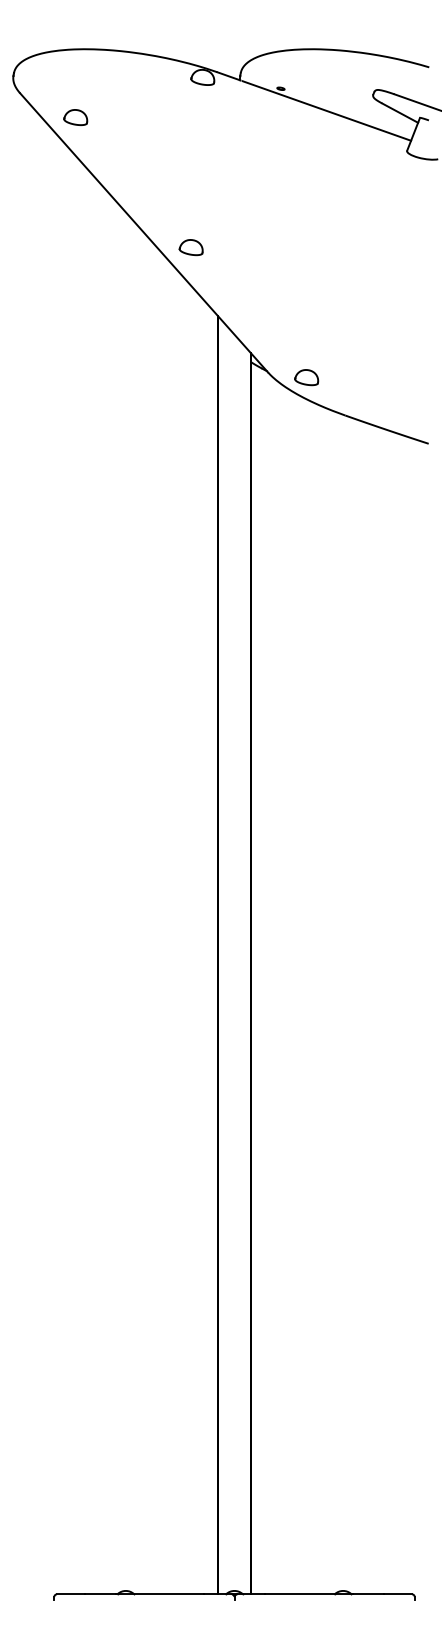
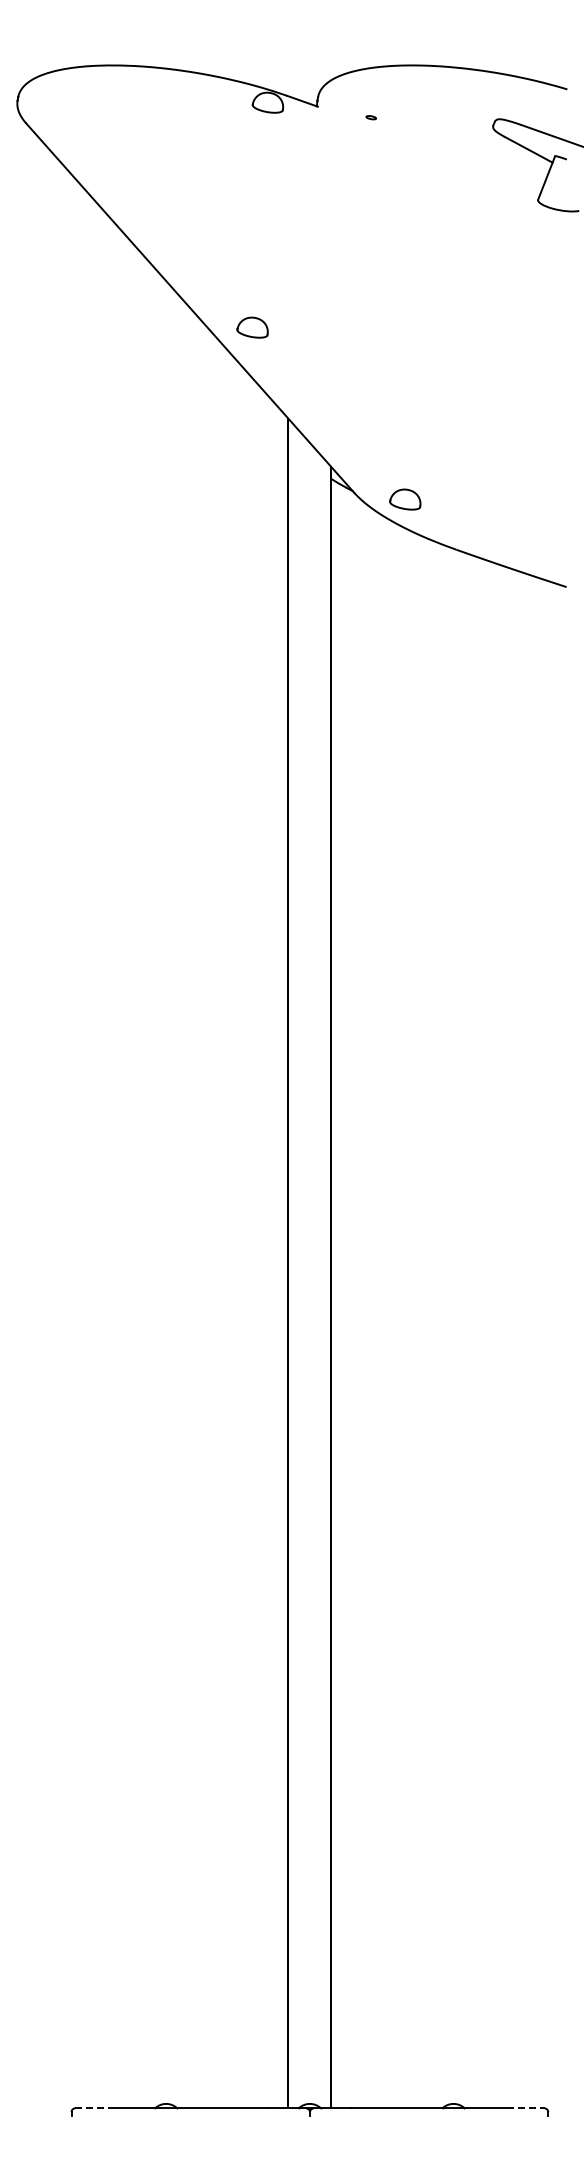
line: (326, 110) -> (431, 146), removed
part: (75, 117) -> (99, 155), removed
line: (70, 1594) -> (93, 2108), solid -> dashed
line: (397, 1594) -> (525, 2108), solid -> dashed

